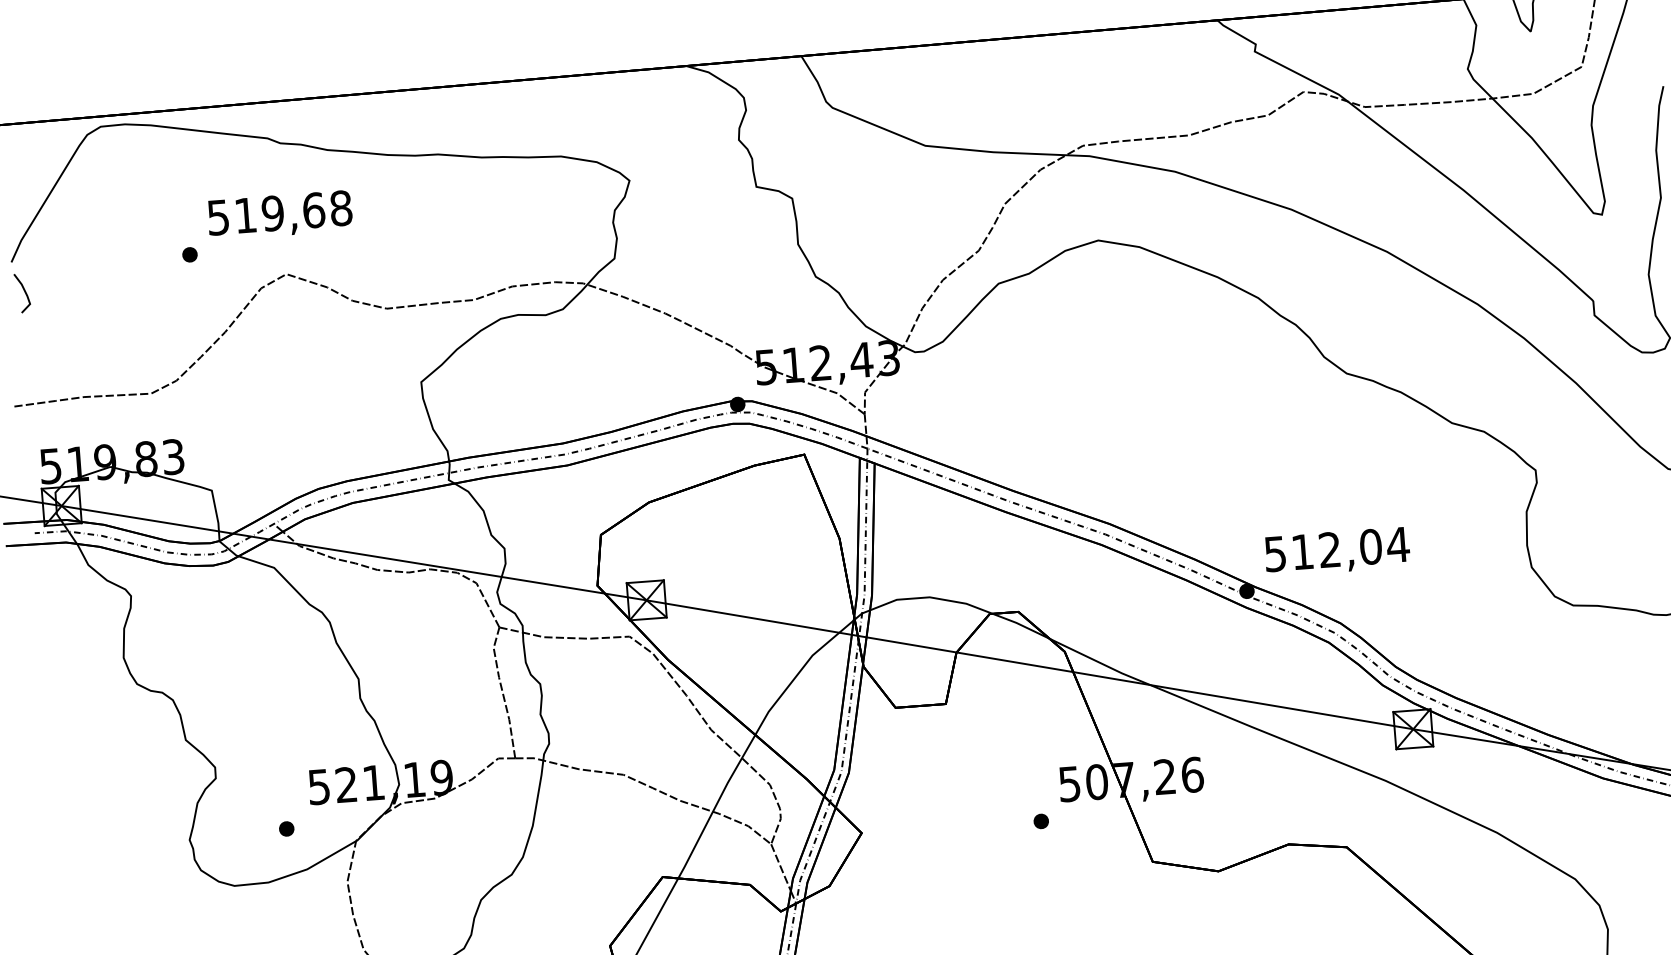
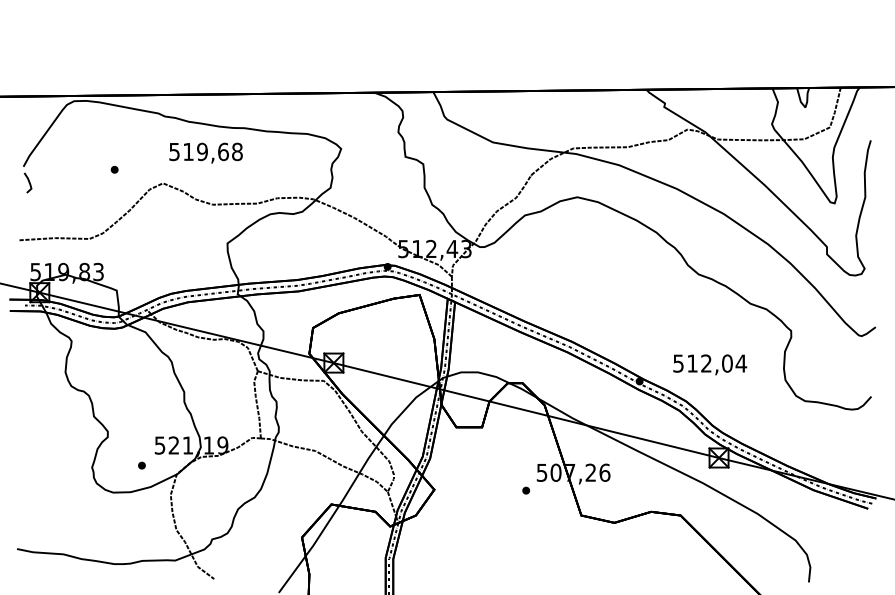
text: (278, 214) -> (205, 152), moved
text: (1337, 551) -> (710, 364), moved

